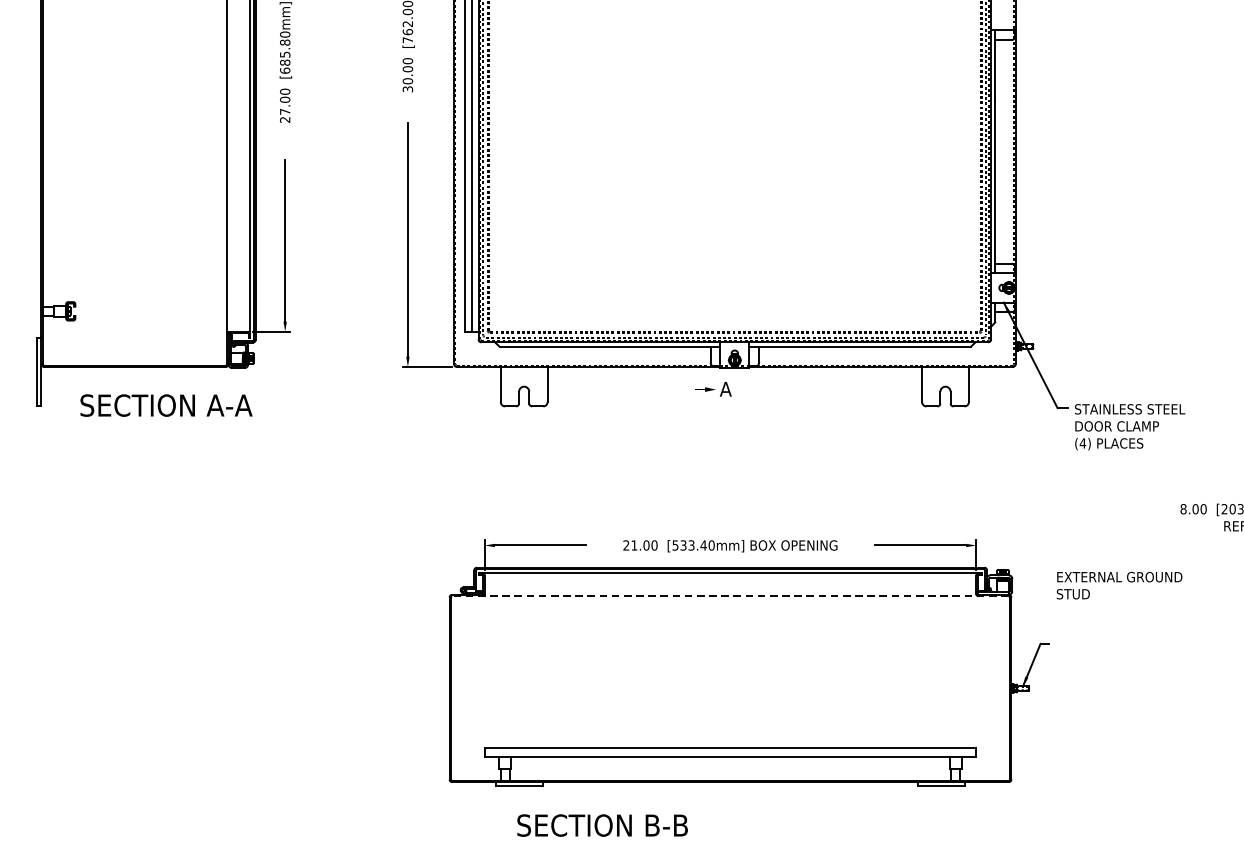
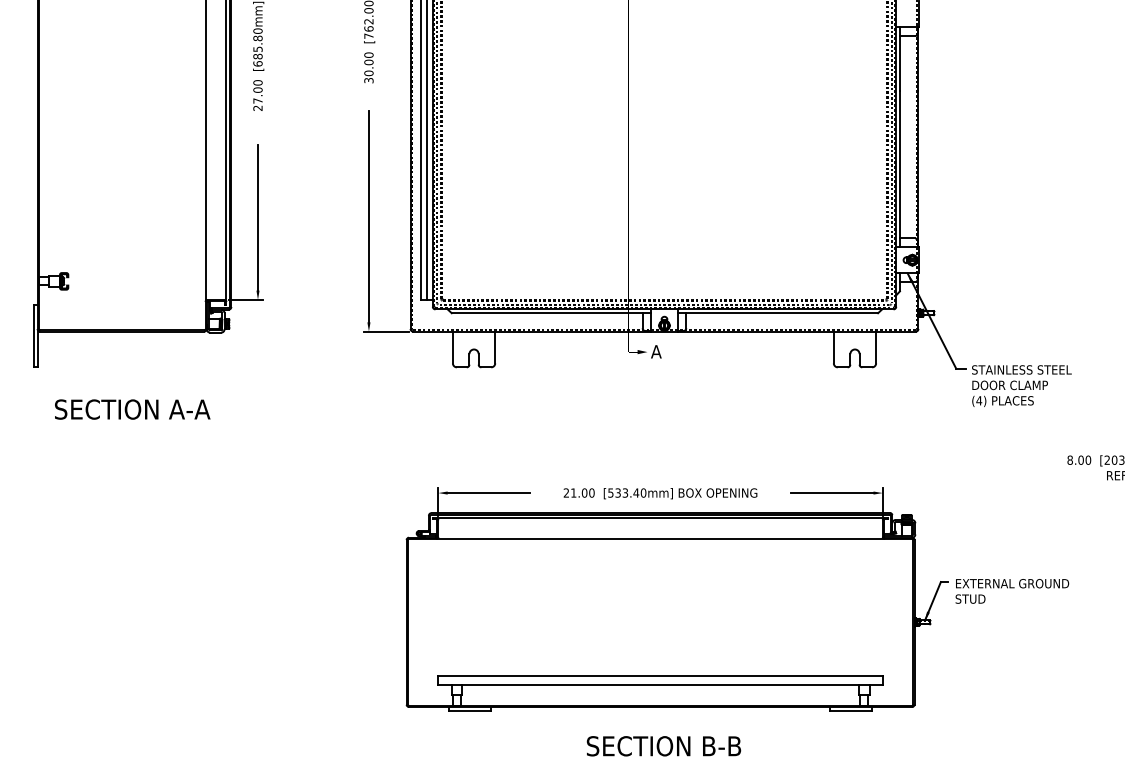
text: (166, 405) -> (132, 409), moved
text: (1119, 585) -> (1012, 591), moved
line: (730, 595) -> (660, 538), dashed -> solid
text: (602, 825) -> (663, 746), moved

